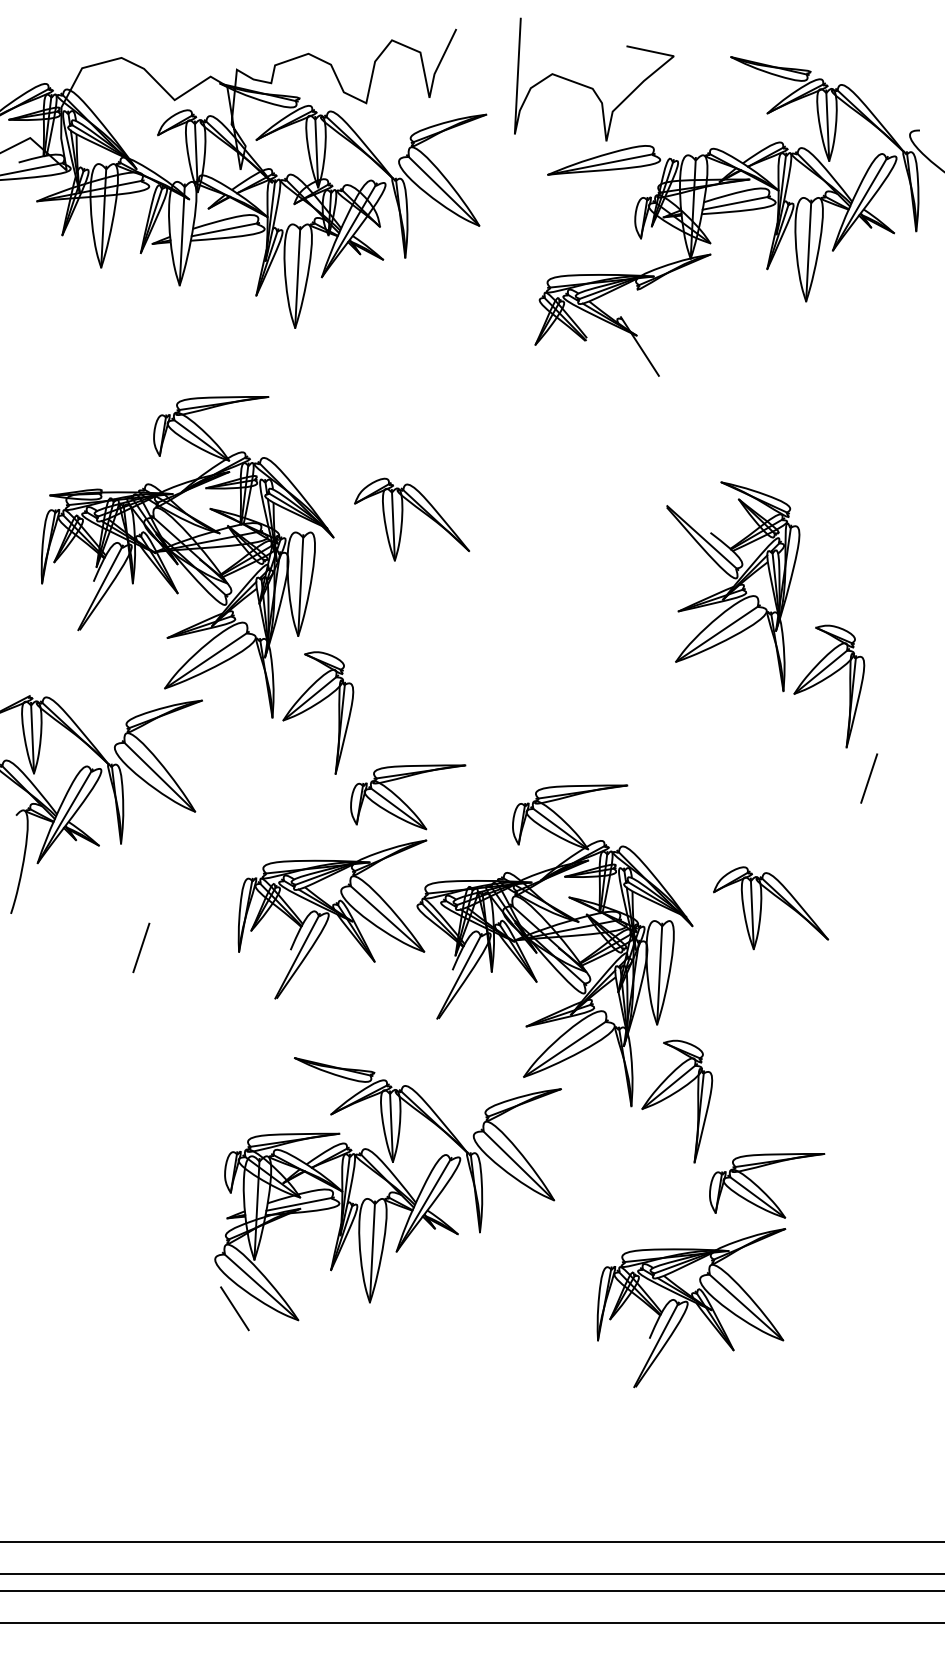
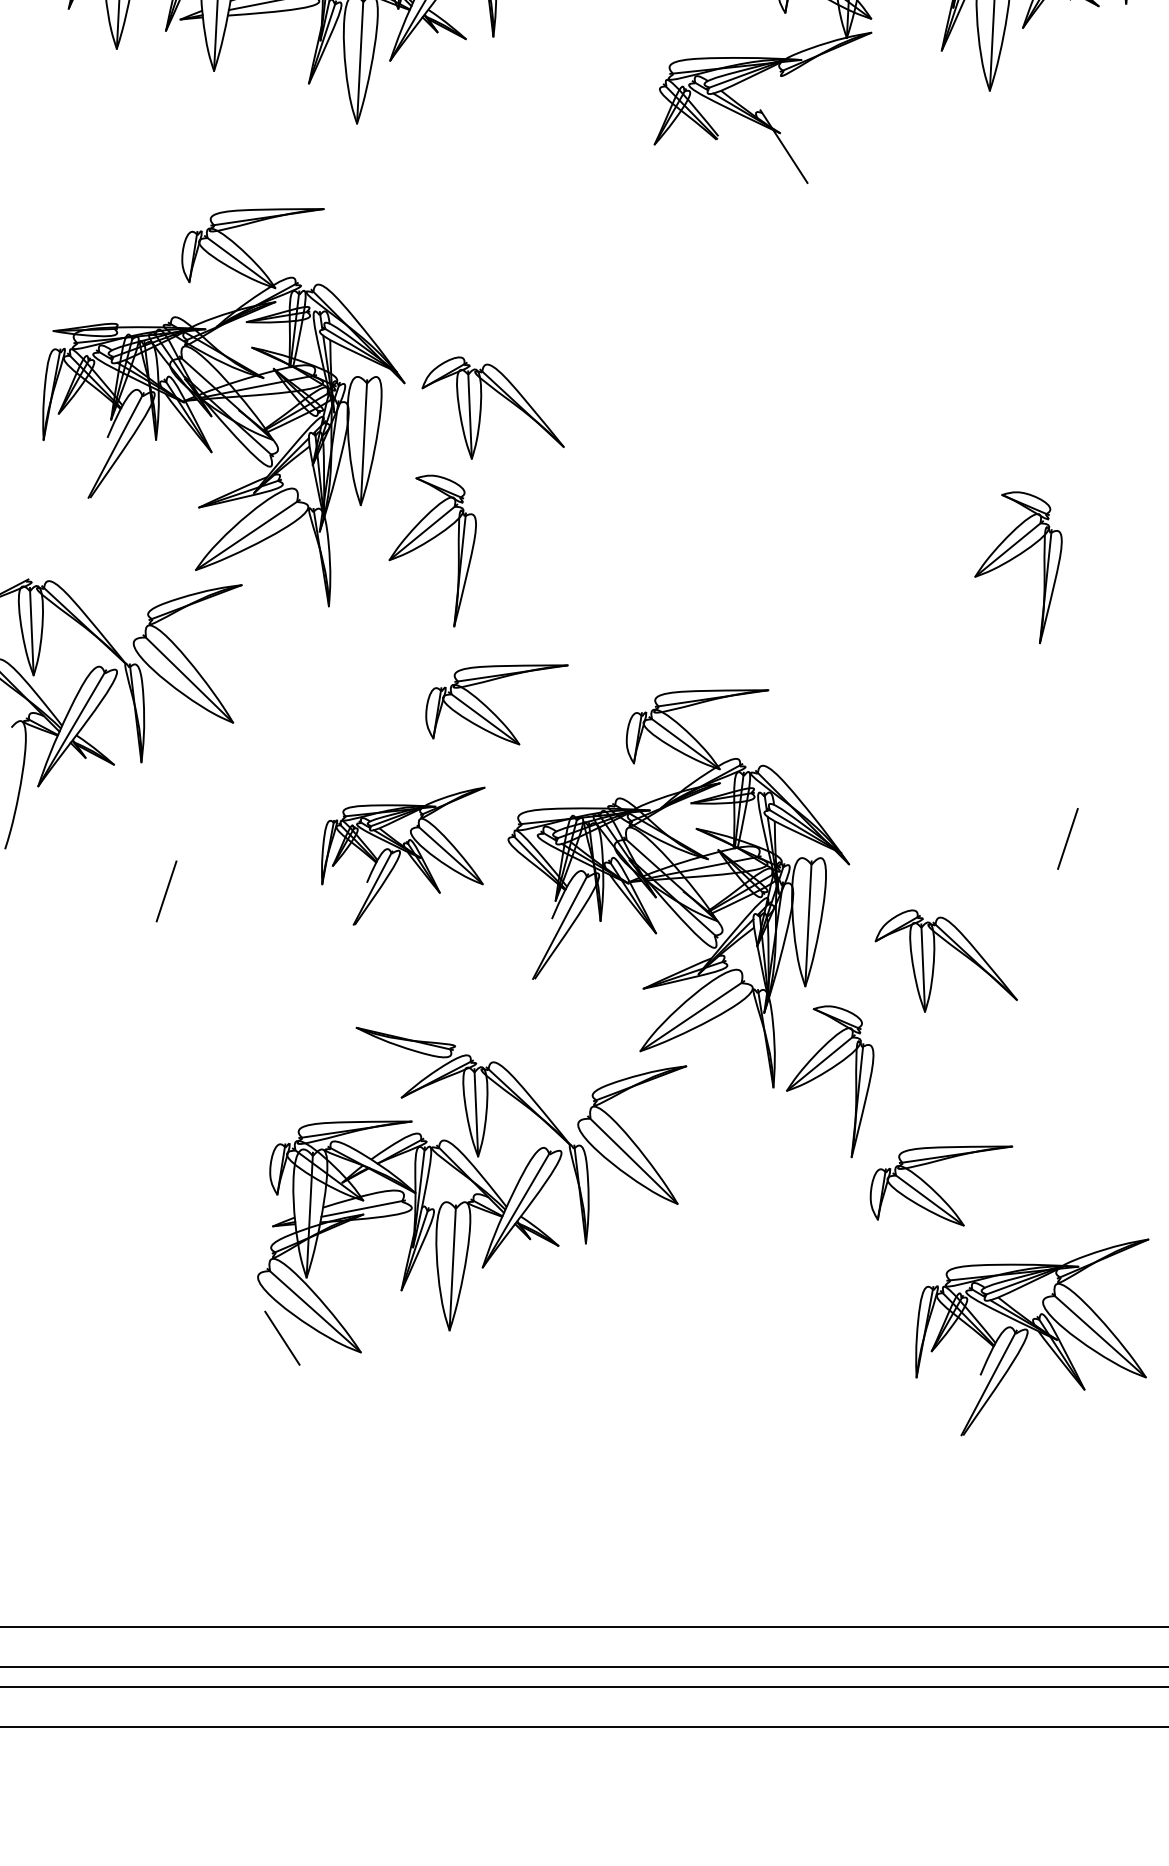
part: (403, 517) -> (482, 405), moved
part: (733, 586) -> (899, 443), removed
part: (313, 707) -> (426, 544), moved
line: (869, 778) -> (1068, 838), moved
part: (761, 908) -> (934, 961), moved
part: (332, 919) -> (403, 856), size x0.7
part: (691, 1308) -> (1032, 1337), moved

